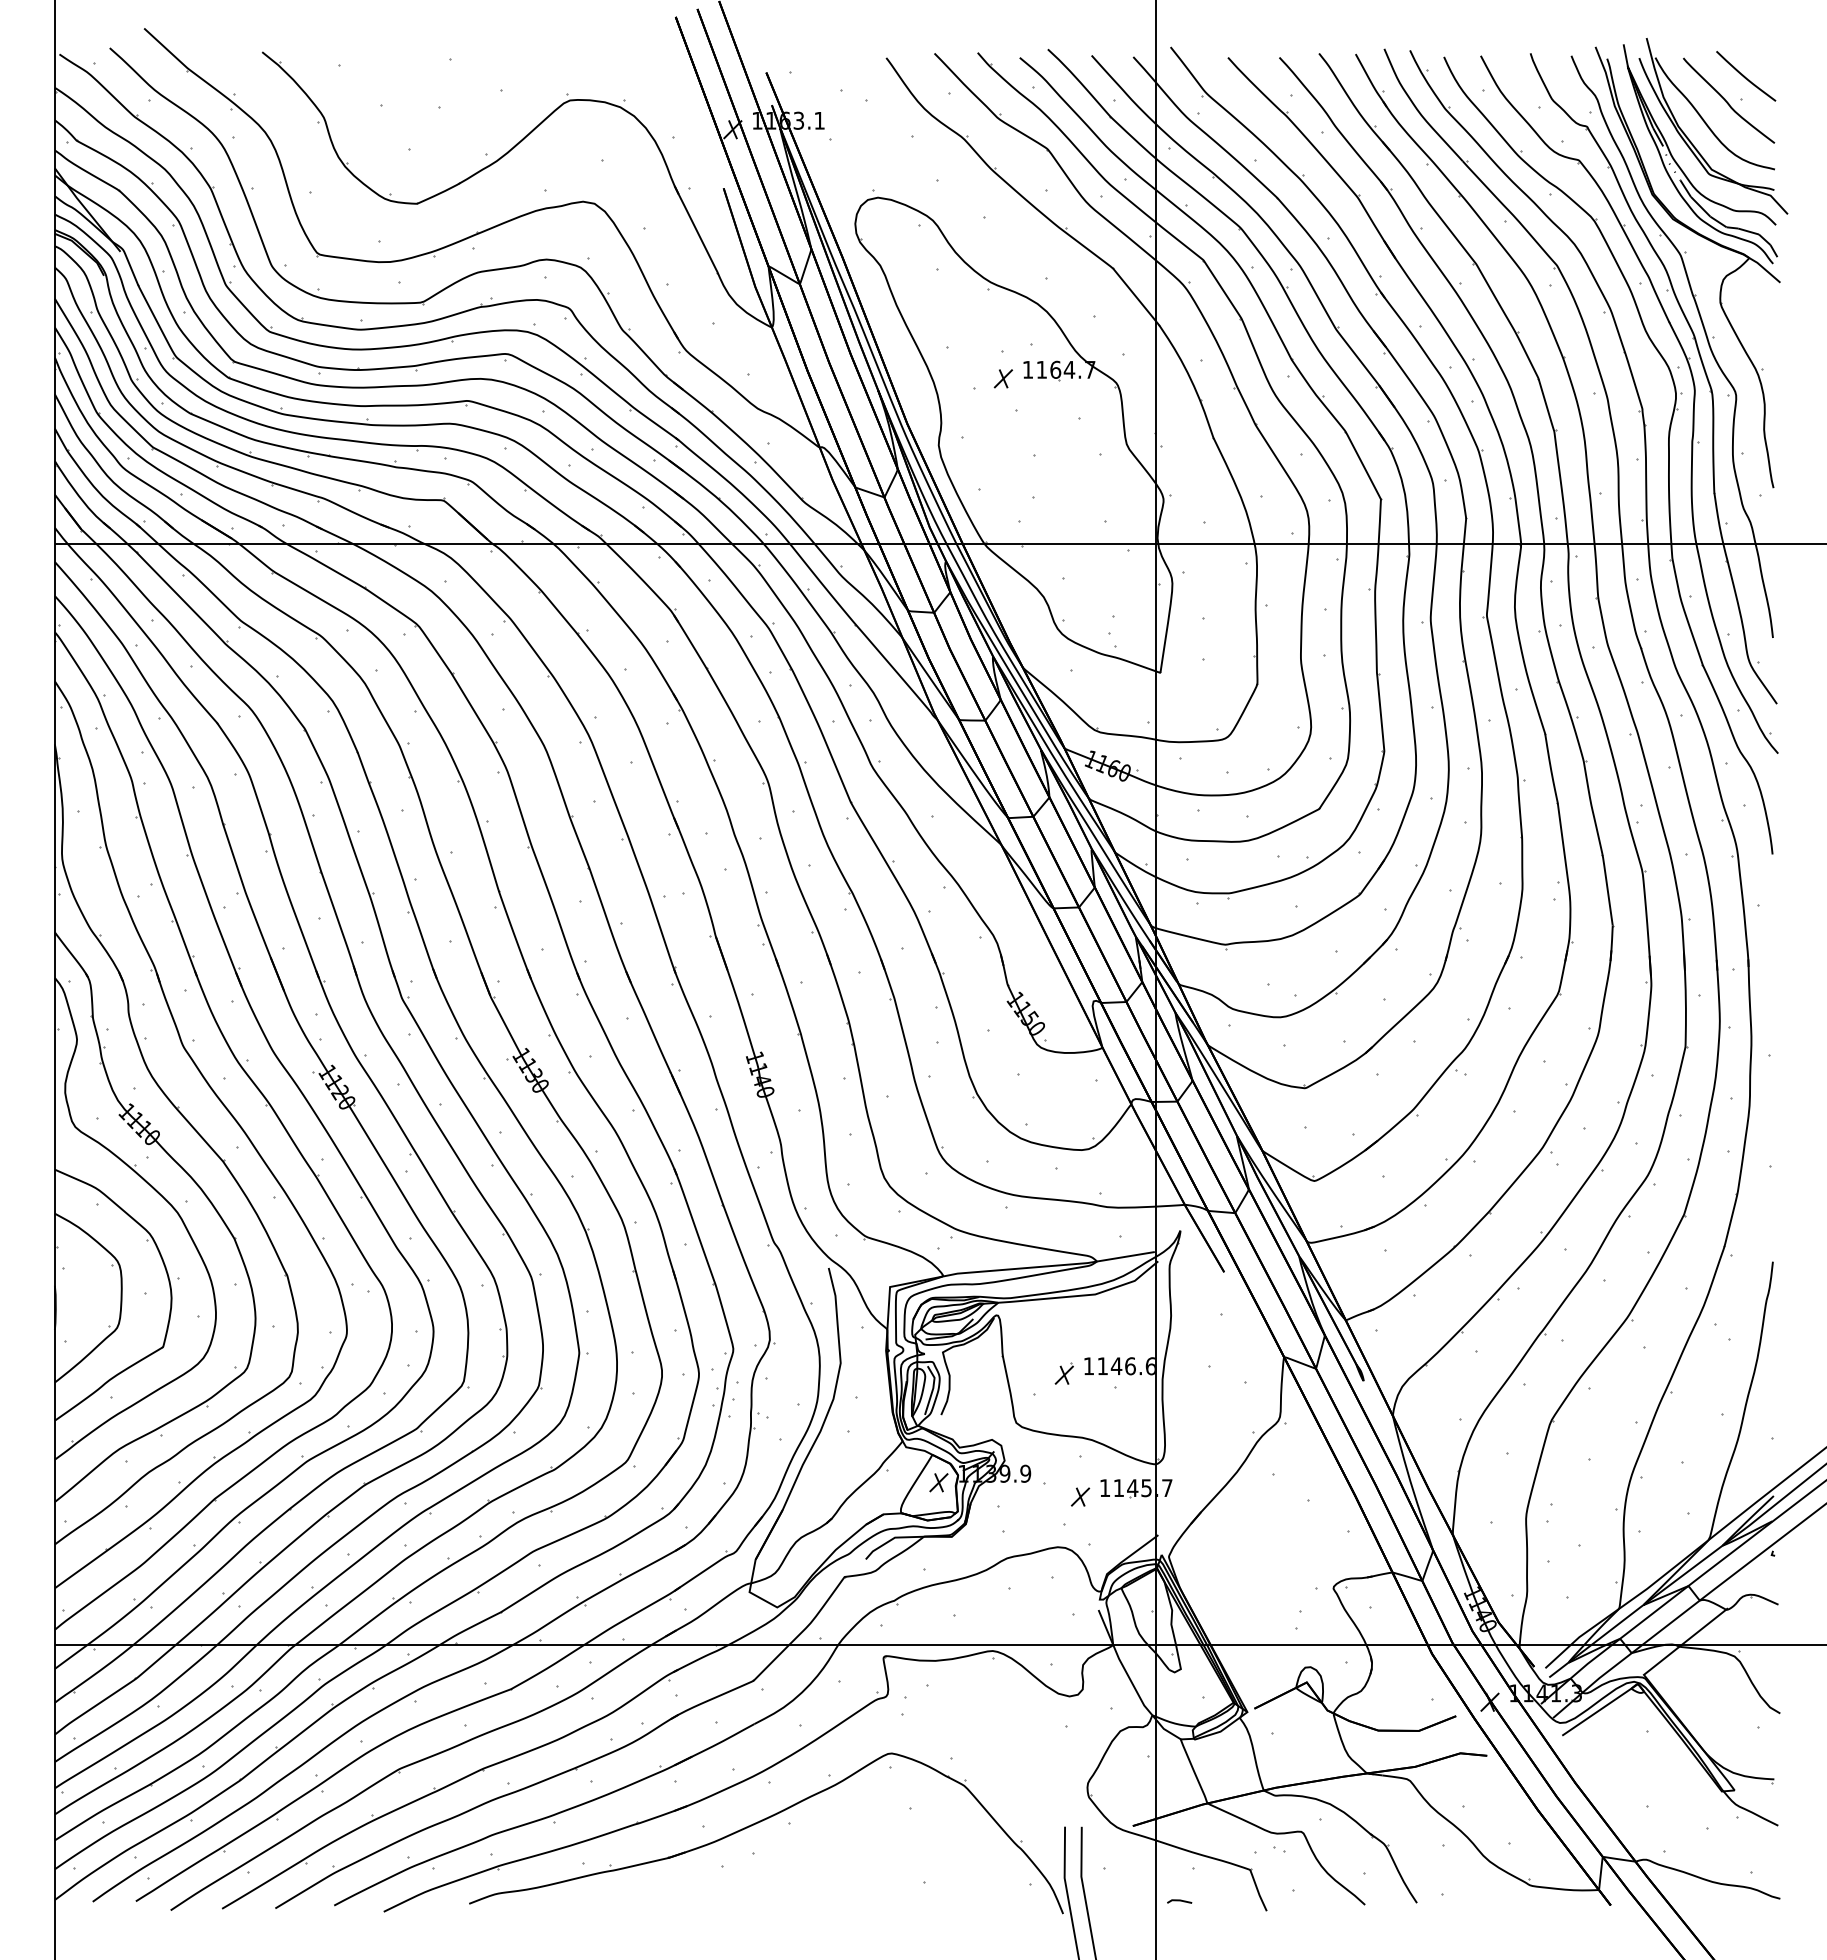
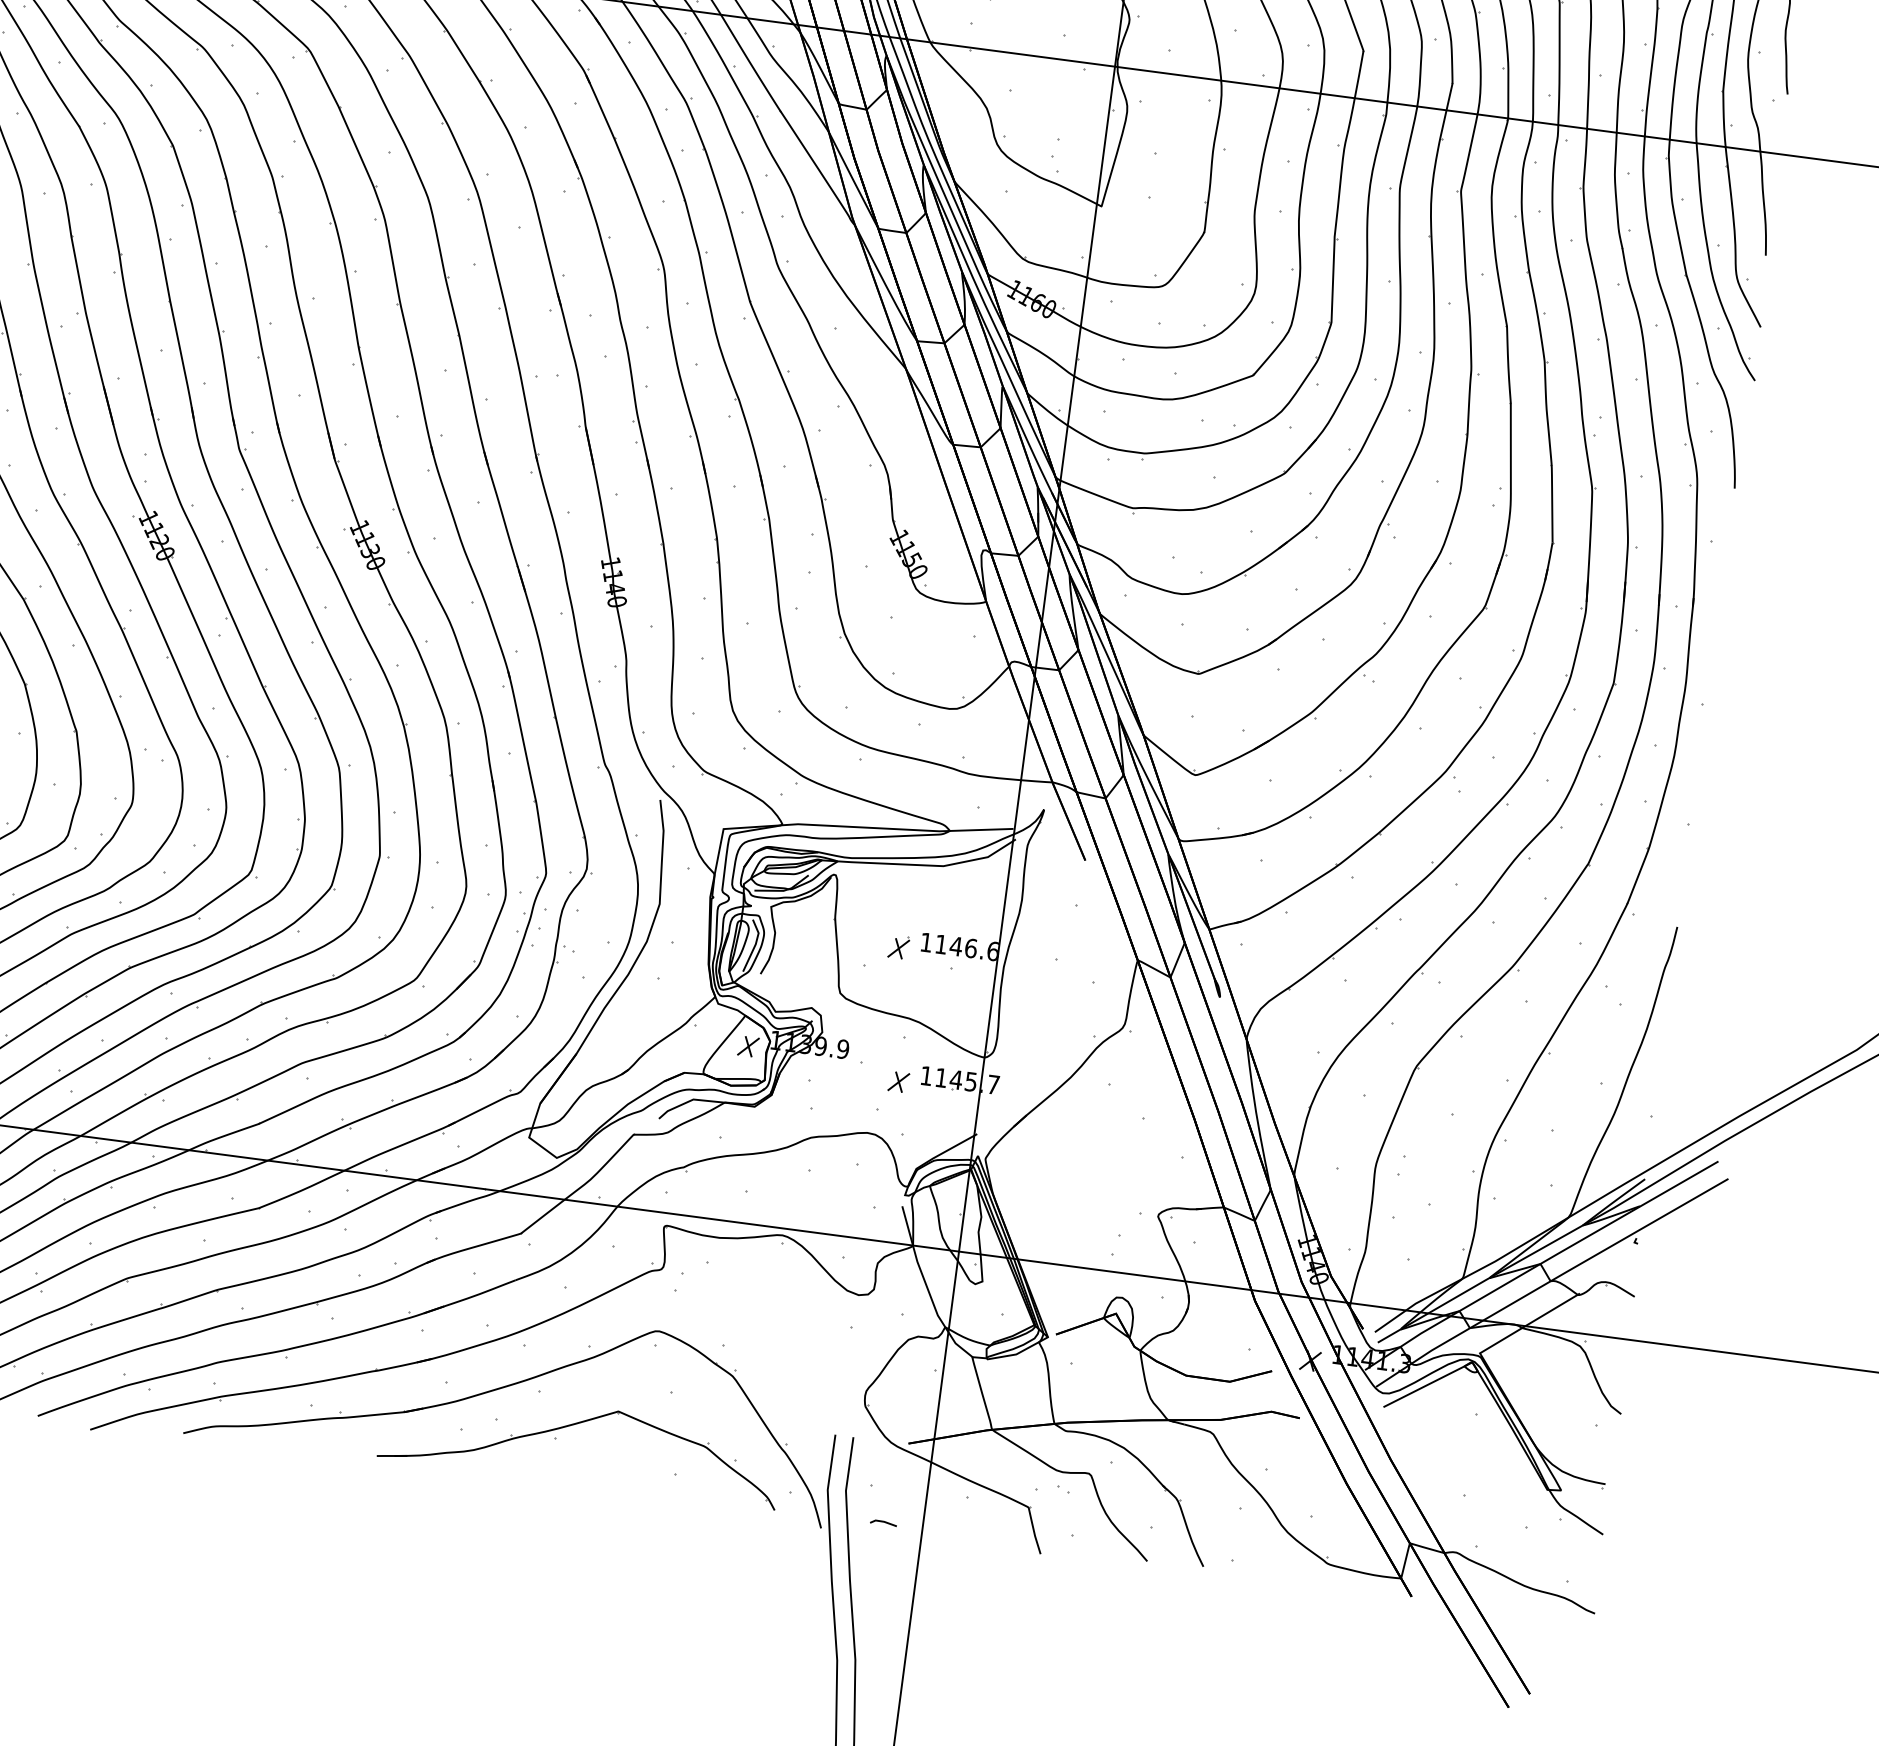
part: (828, 1848) -> (577, 1424), added
line: (1179, 1901) -> (883, 1522), moved

